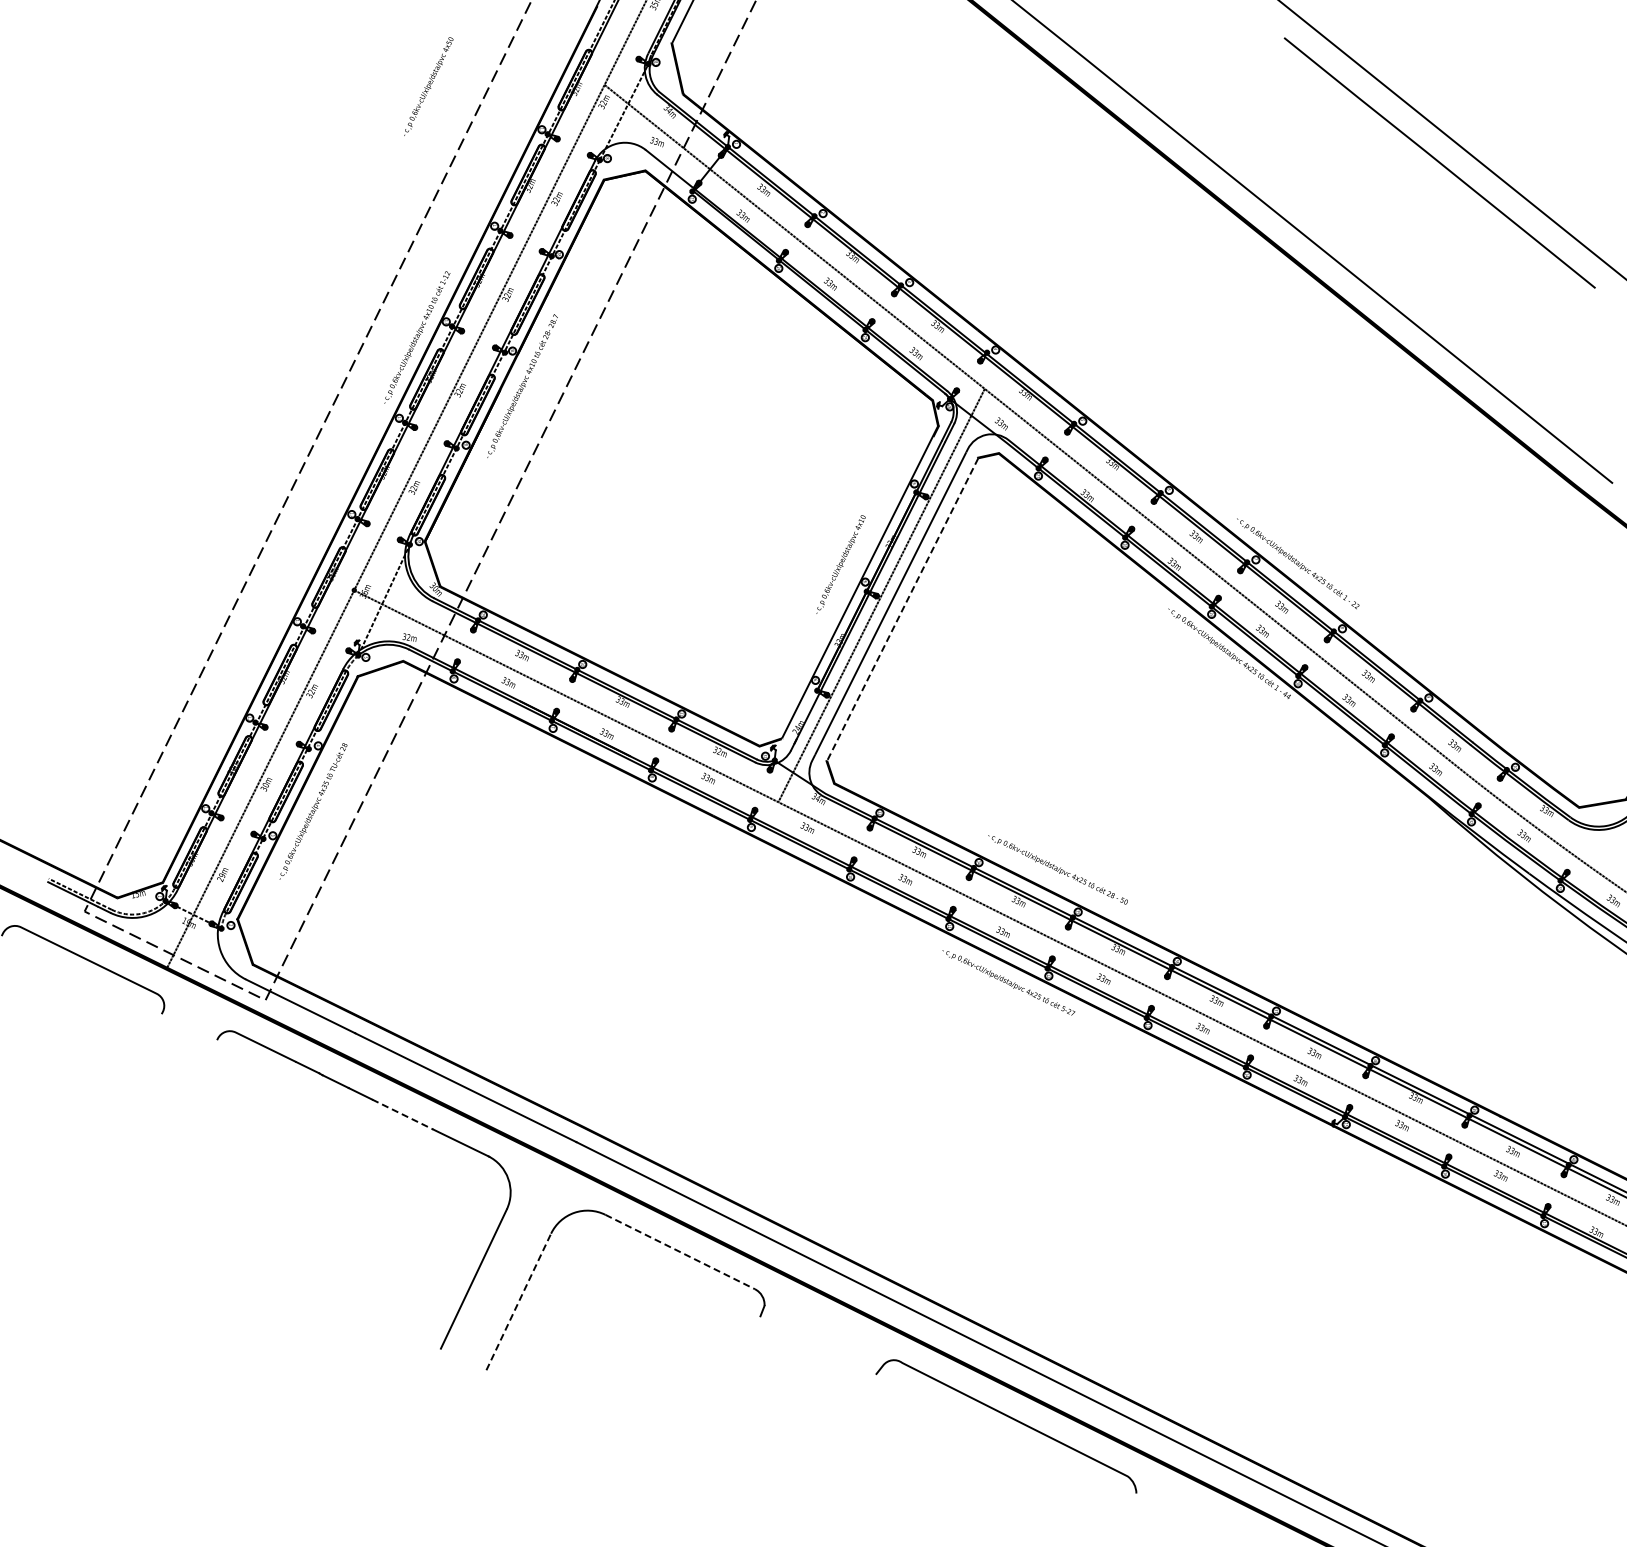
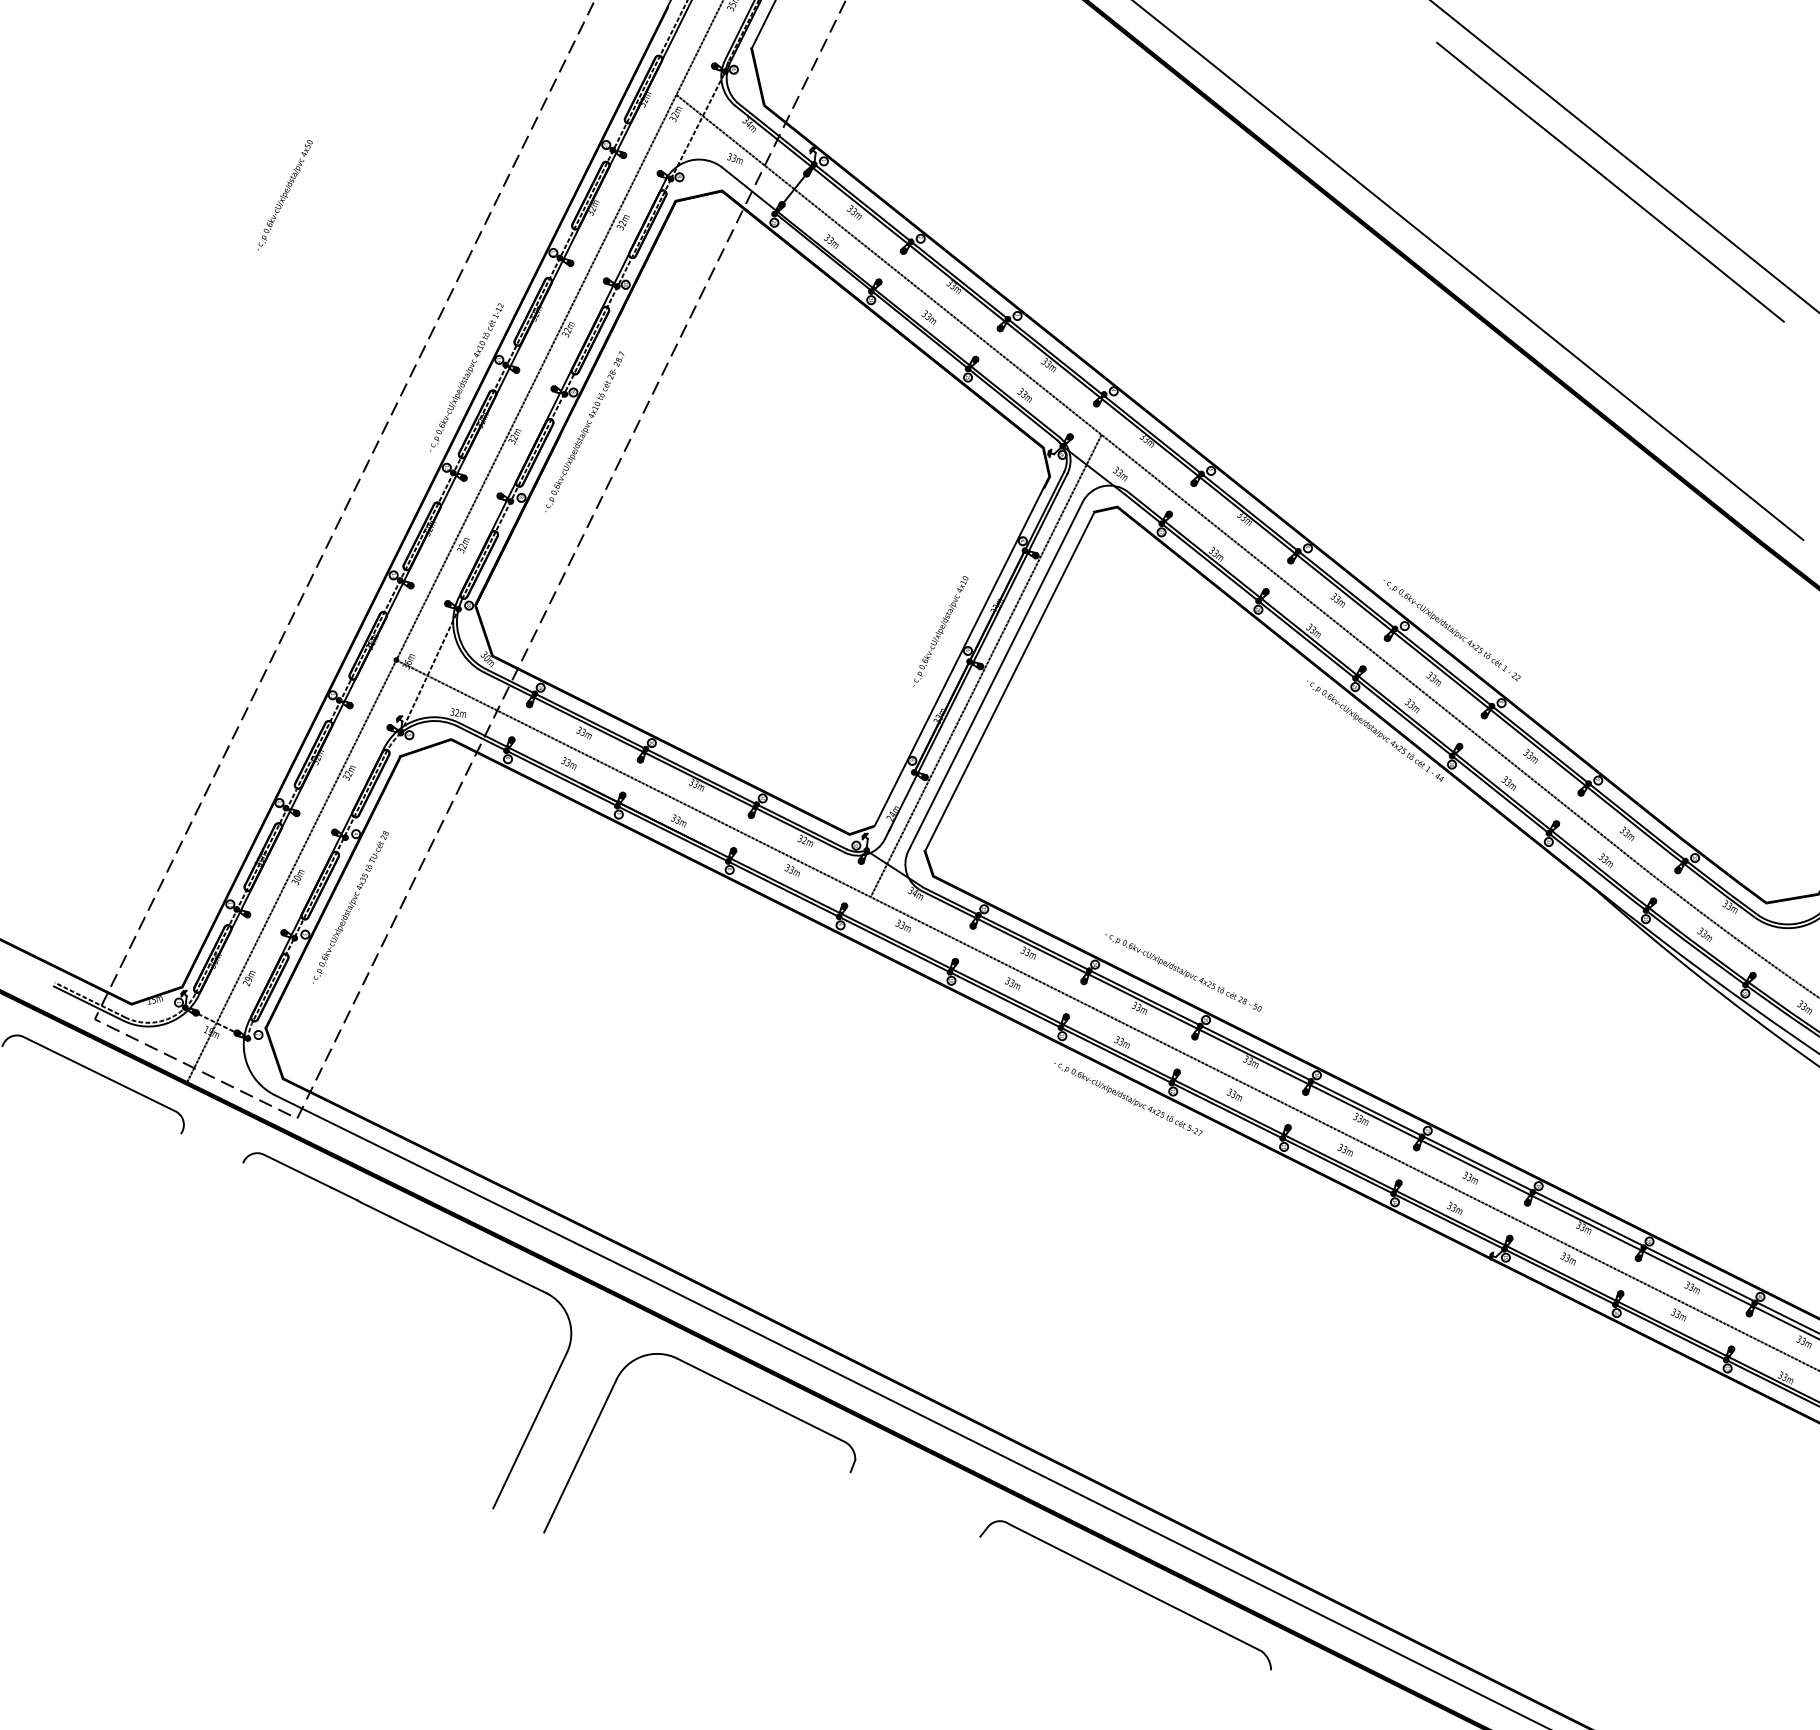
text: (428, 86) -> (284, 195), moved
line: (902, 610) -> (1009, 682), dashed -> solid
line: (402, 1114) -> (450, 1246), dashed -> solid
line: (680, 1252) -> (761, 1400), dashed -> solid
line: (518, 1301) -> (580, 1455), dashed -> solid

